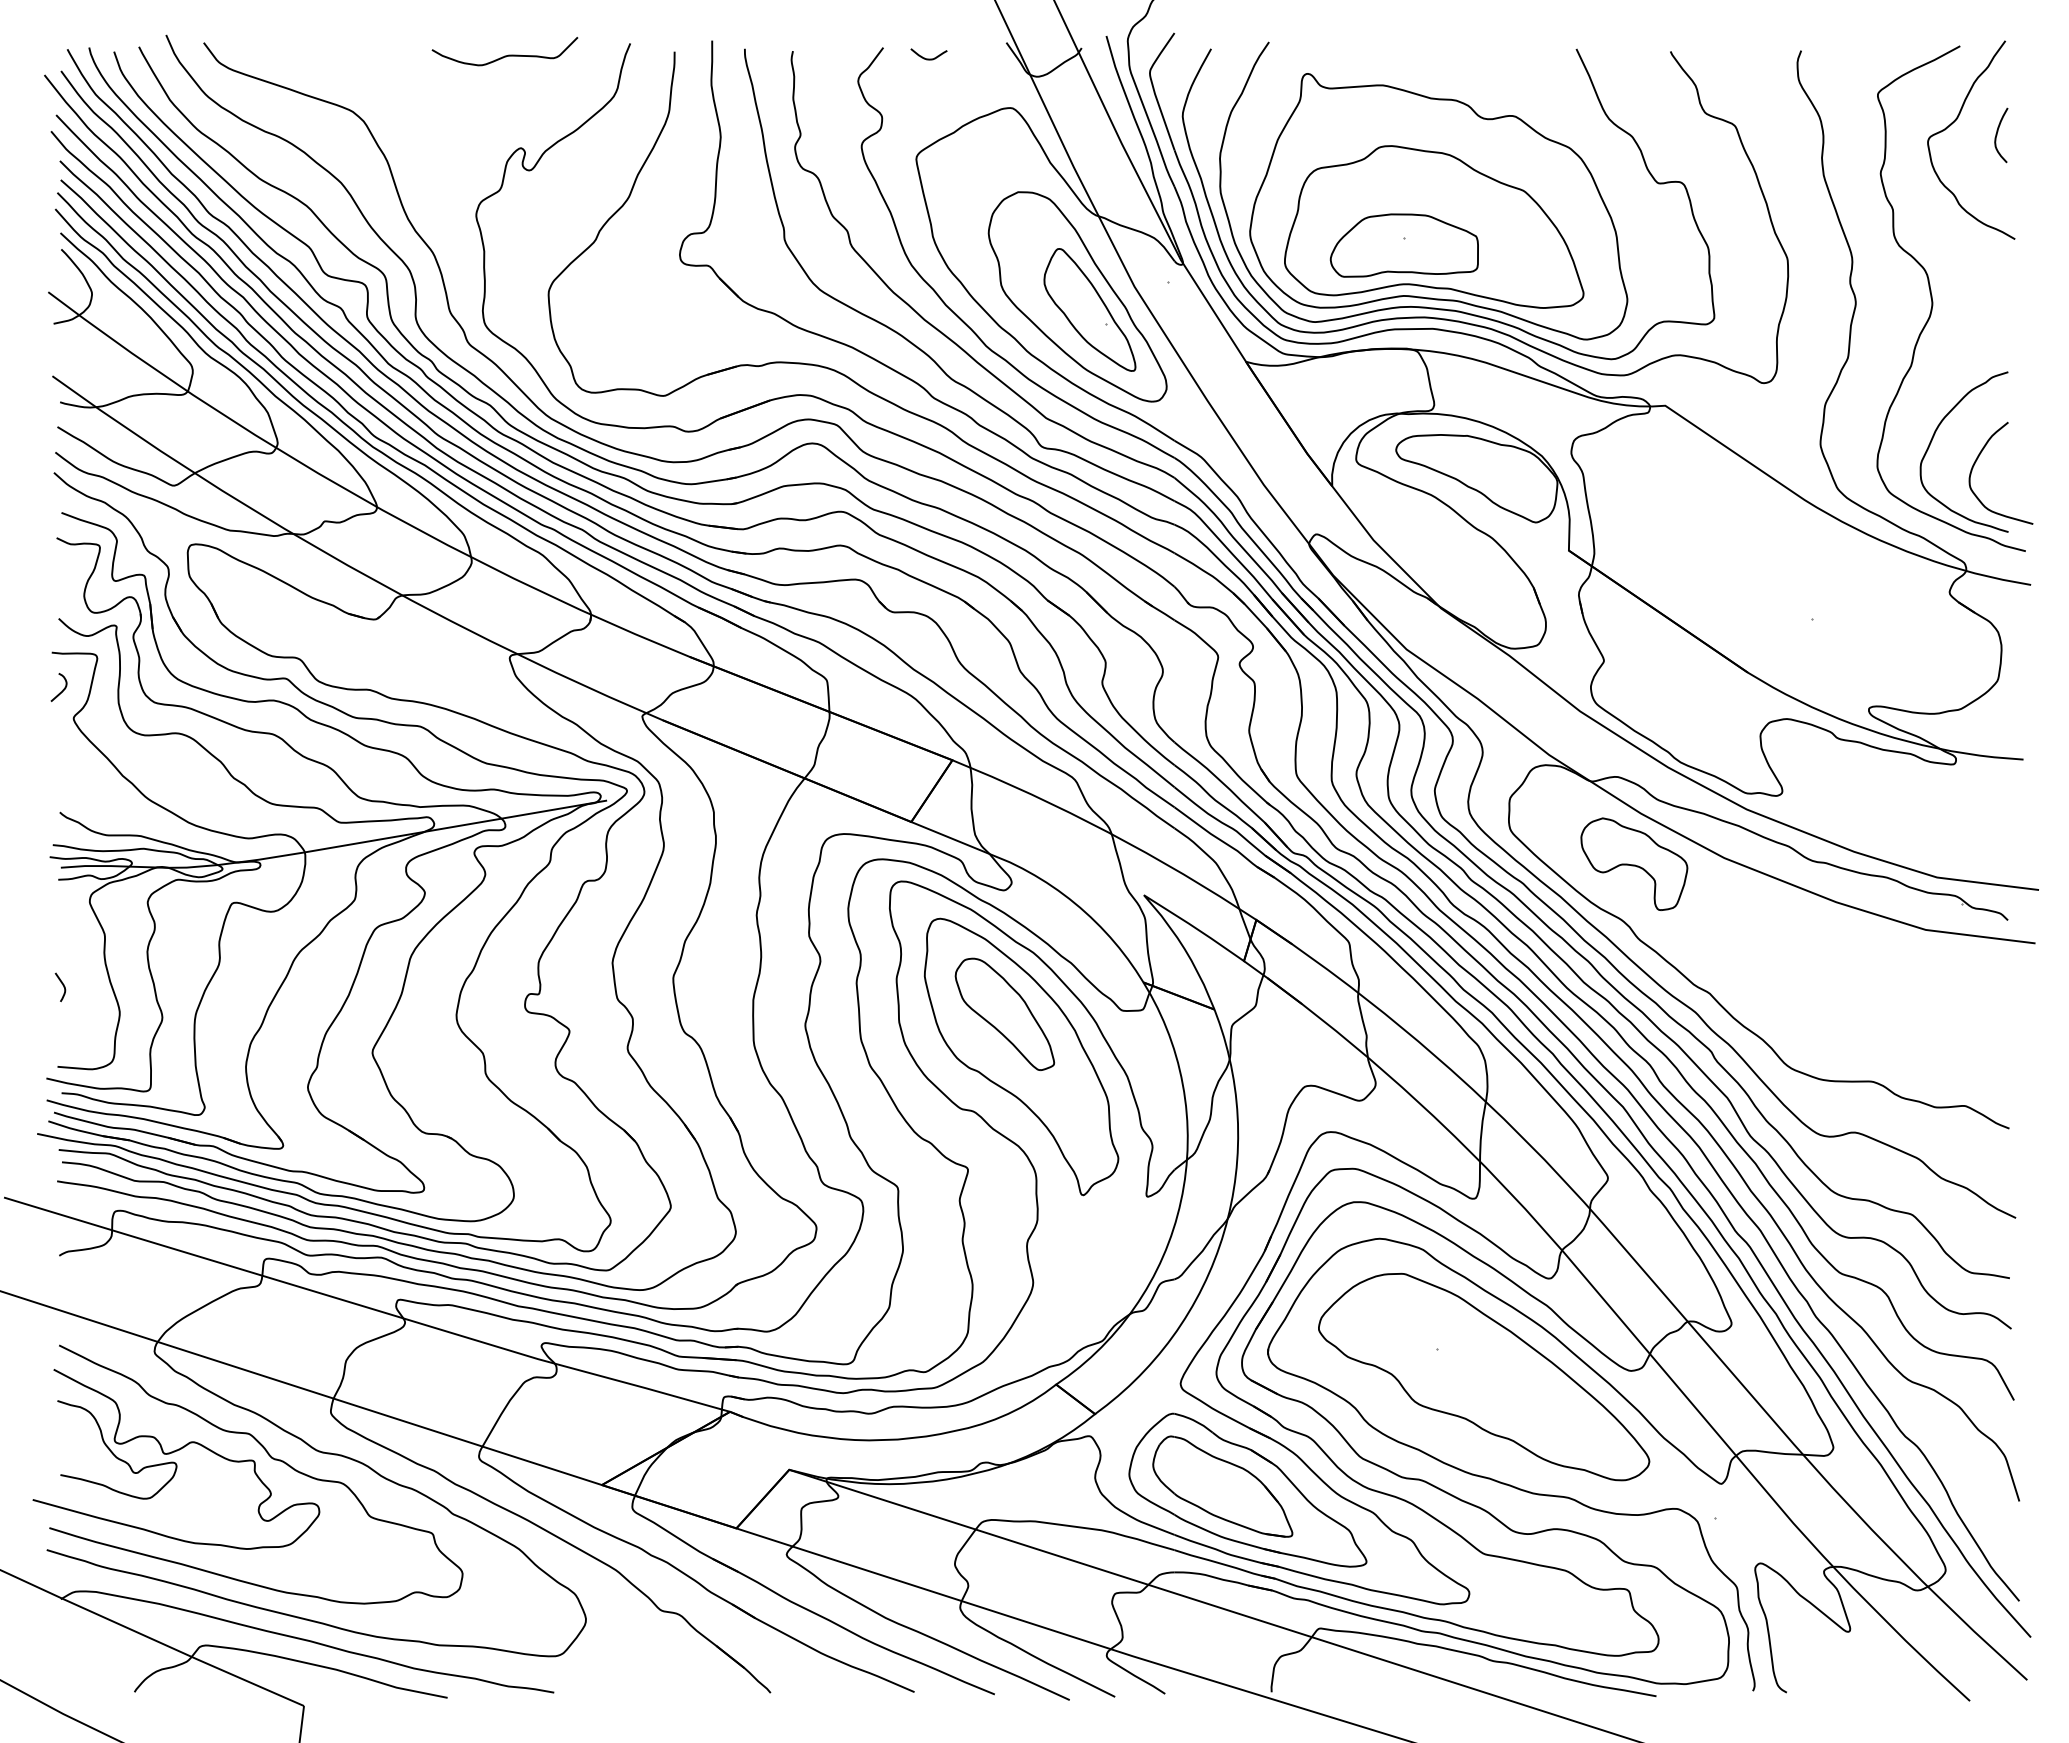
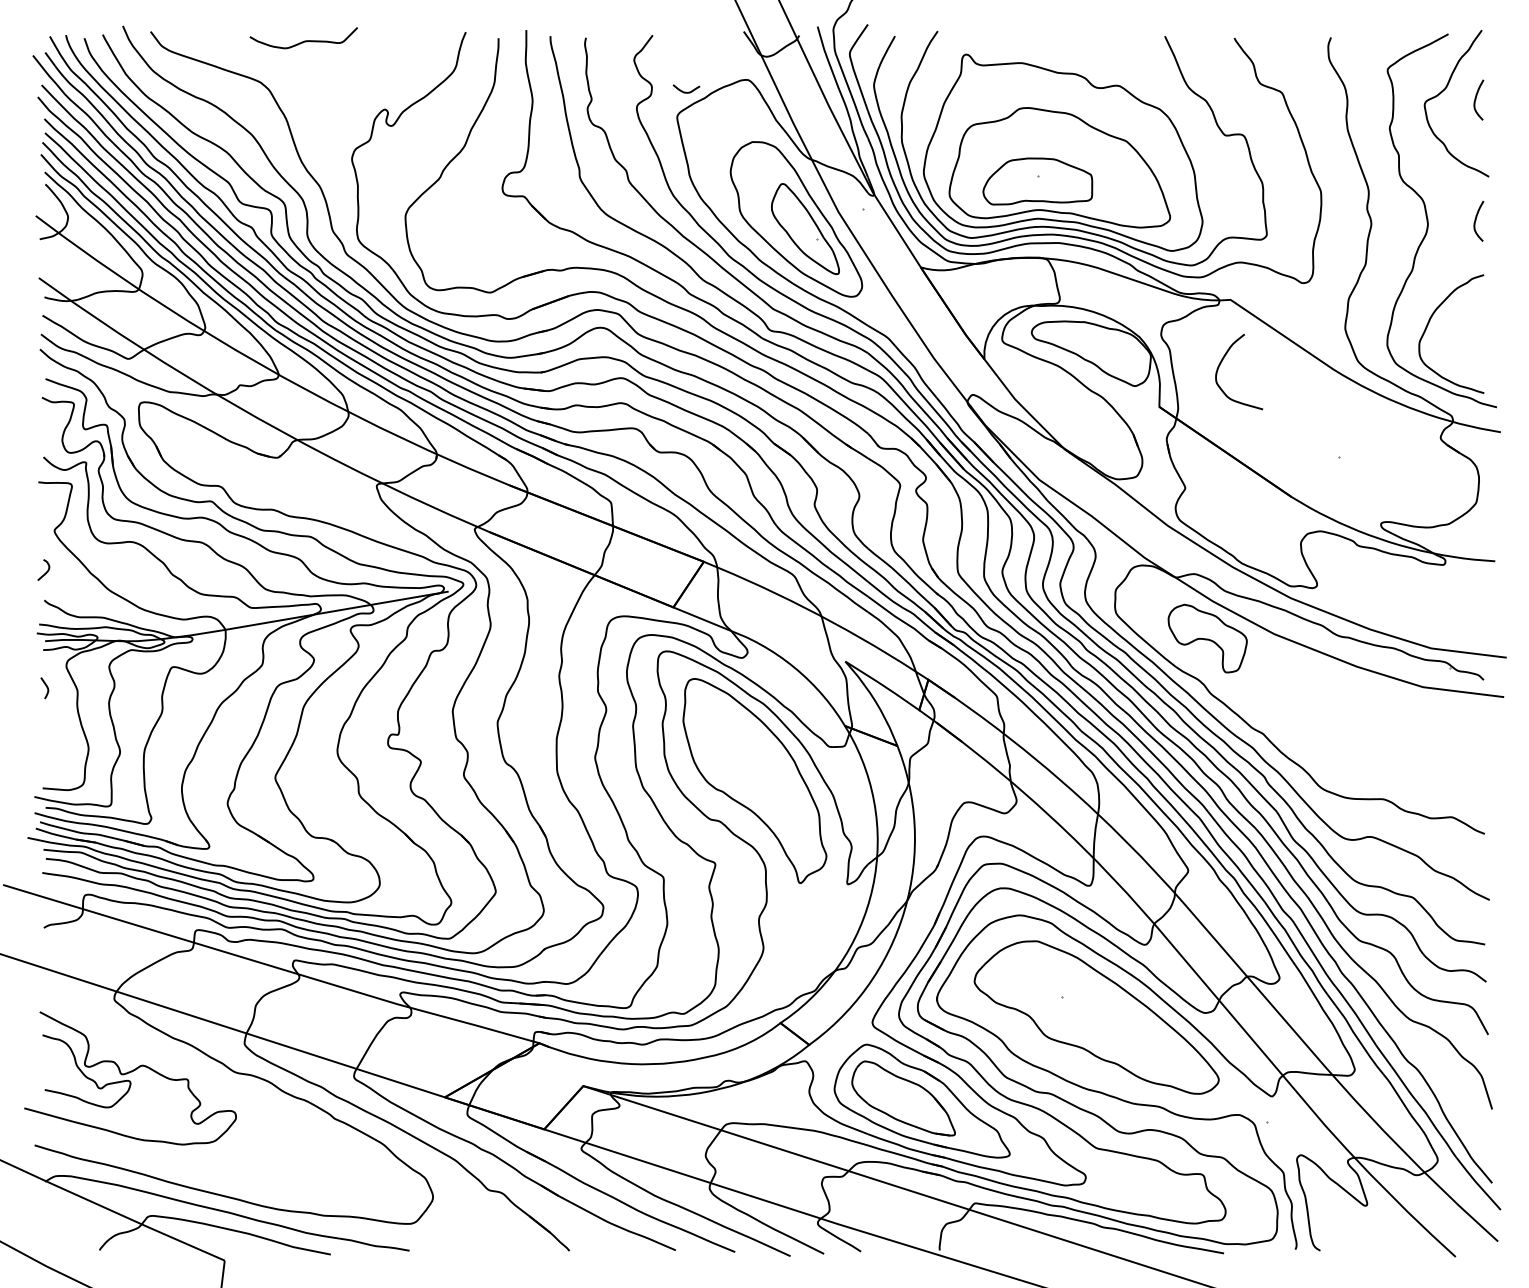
curve: (504, 55) -> (303, 41), moved
curve: (928, 58) -> (686, 92), moved
curve: (1997, 299) -> (1476, 221), added
curve: (1977, 460) -> (1221, 362), moved
curve: (62, 689) -> (46, 571), moved
curve: (62, 985) -> (46, 686), moved
part: (1004, 1013) -> (742, 748), removed
curve: (271, 1458) -> (200, 1077), removed

